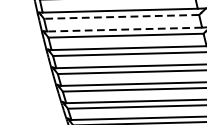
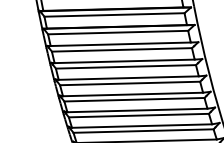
line: (121, 16) -> (121, 49), dashed -> solid
line: (124, 29) -> (124, 61), dashed -> solid

